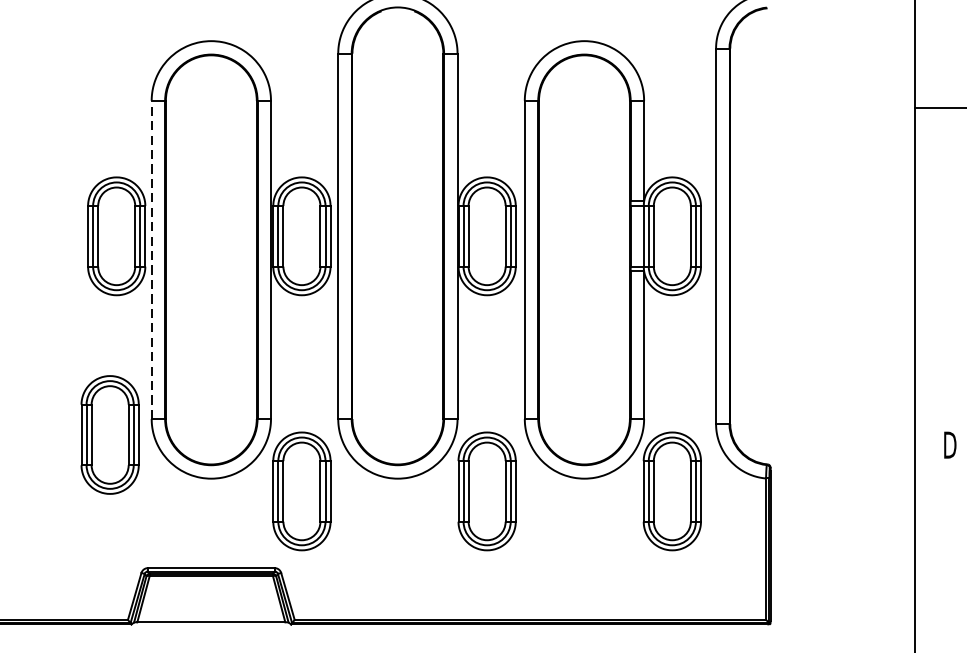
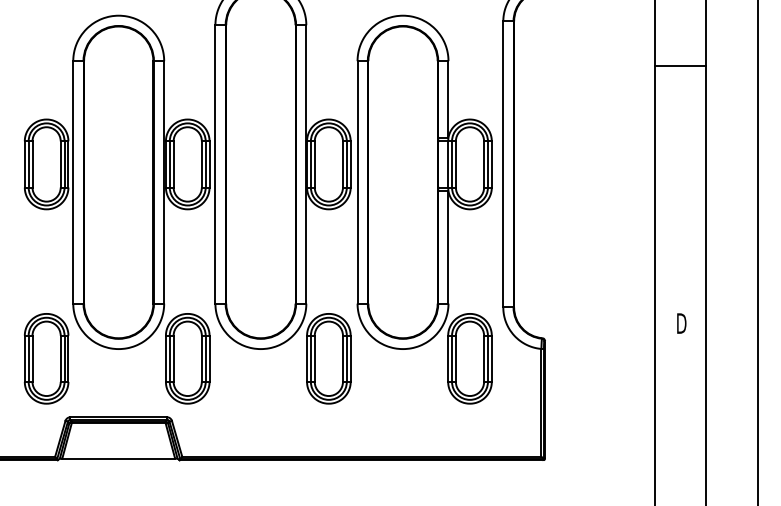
line: (151, 258) -> (73, 181), dashed -> solid
part: (109, 434) -> (46, 358), moved

